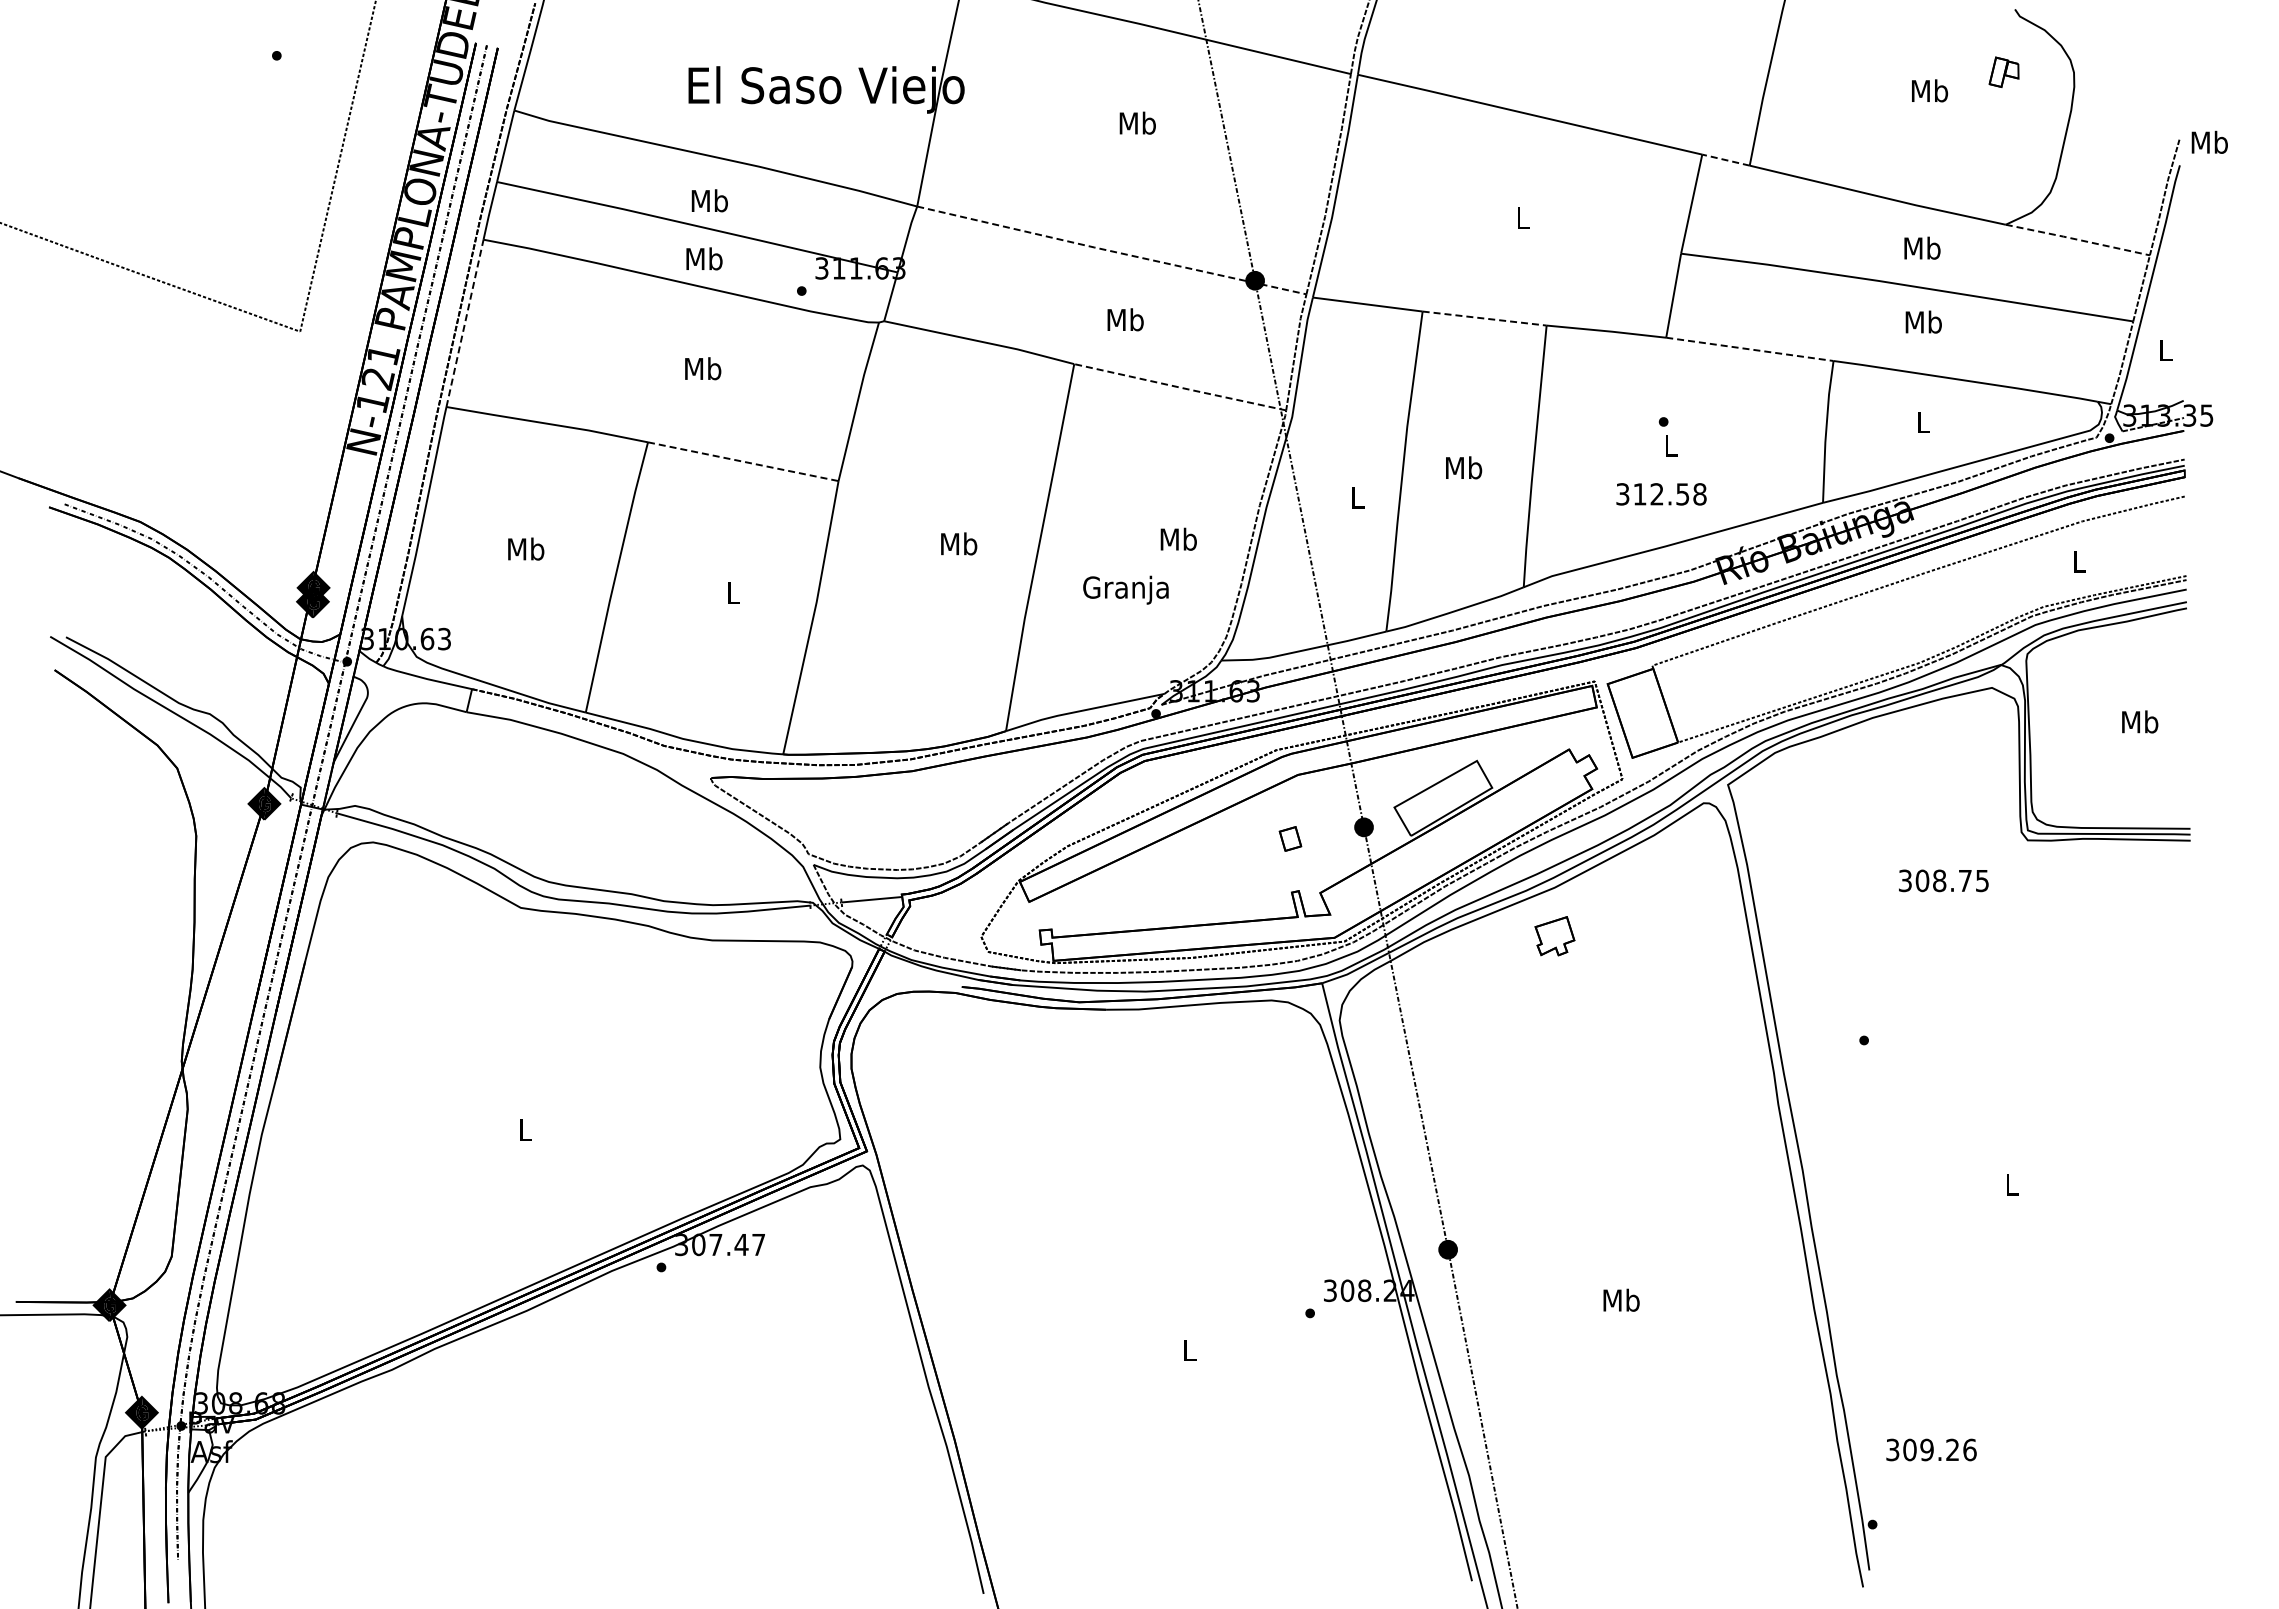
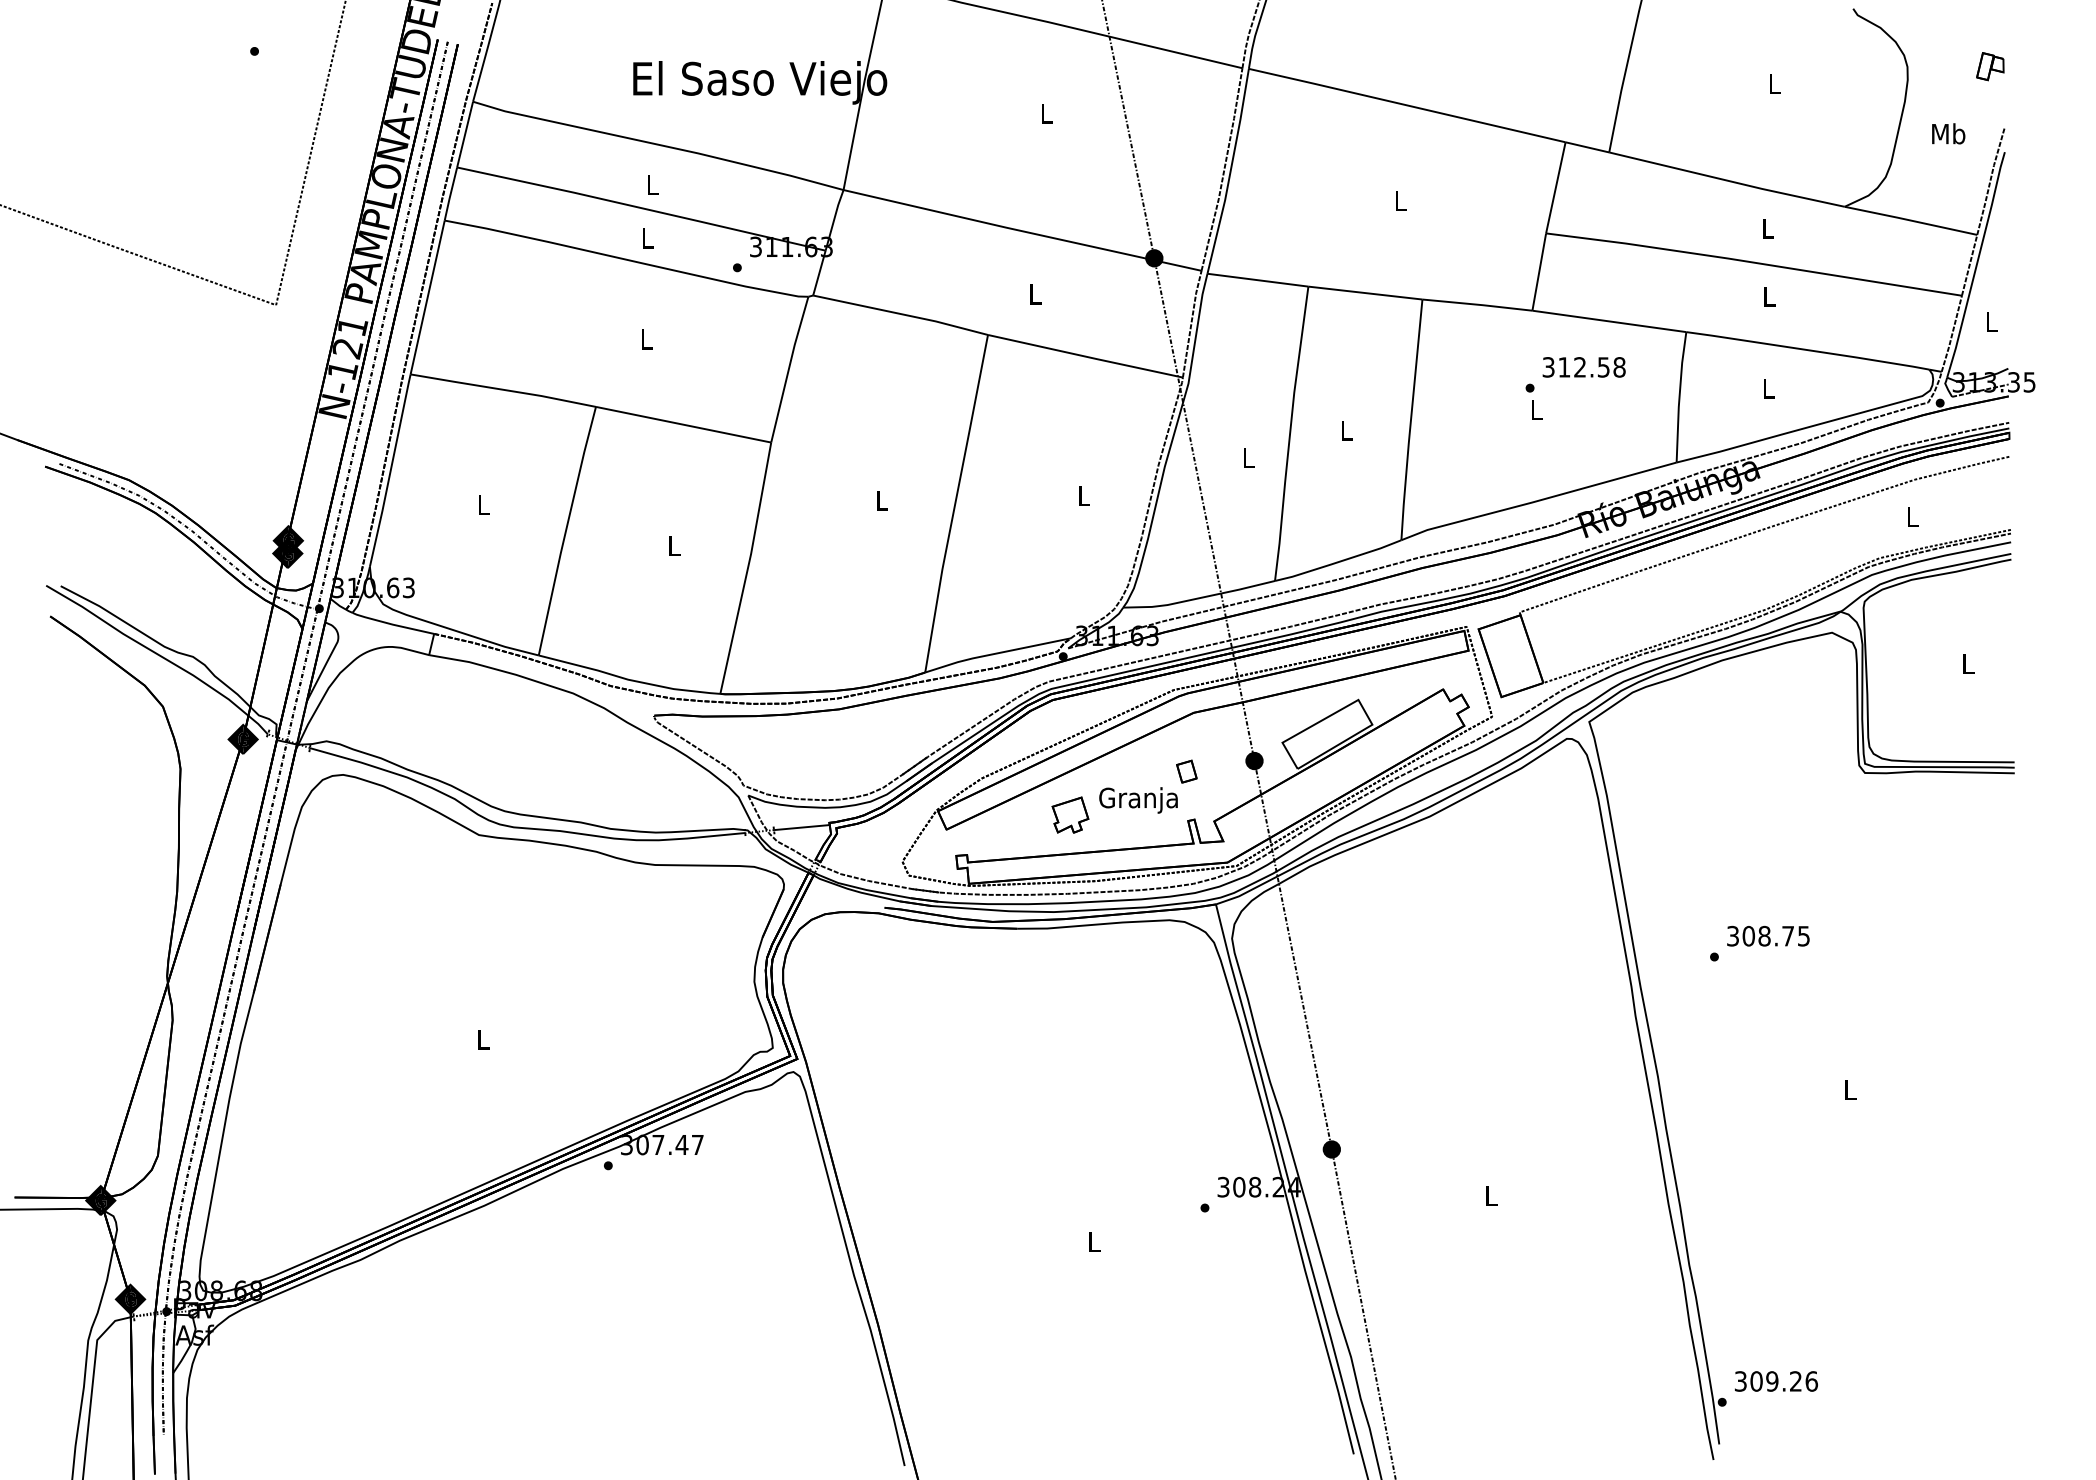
part: (2003, 71) -> (1989, 65), moved
text: (1930, 90) -> (1775, 83), Mb -> L
text: (1137, 122) -> (1046, 112), Mb -> L
text: (2209, 141) -> (1948, 132), moved
line: (1725, 160) -> (1586, 147), dashed -> solid
text: (709, 200) -> (652, 184), Mb -> L
line: (2077, 239) -> (1910, 220), dashed -> solid
text: (1922, 247) -> (1768, 227), Mb -> L
line: (1111, 251) -> (1022, 231), dashed -> solid
text: (704, 258) -> (647, 237), Mb -> L
line: (1485, 318) -> (1366, 293), dashed -> solid
text: (1125, 319) -> (1035, 293), Mb -> L
text: (1923, 321) -> (1769, 295), Mb -> L
line: (465, 323) -> (428, 297), dashed -> solid
line: (1750, 349) -> (1609, 321), dashed -> solid
text: (703, 368) -> (647, 339), Mb -> L
line: (1180, 387) -> (1085, 356), dashed -> solid
line: (743, 461) -> (683, 424), dashed -> solid
text: (1464, 467) -> (1346, 430), Mb -> L
text: (1661, 494) -> (1584, 367), moved
text: (1178, 538) -> (1083, 495), Mb -> L
text: (959, 543) -> (882, 499), Mb -> L
text: (526, 548) -> (484, 504), Mb -> L
text: (1125, 589) -> (1138, 799), moved
text: (2140, 721) -> (1968, 663), Mb -> L
text: (1943, 880) -> (1768, 935), moved
part: (1554, 936) -> (1070, 815), moved
text: (1621, 1299) -> (1491, 1195), Mb -> L
text: (1931, 1449) -> (1776, 1381), moved

